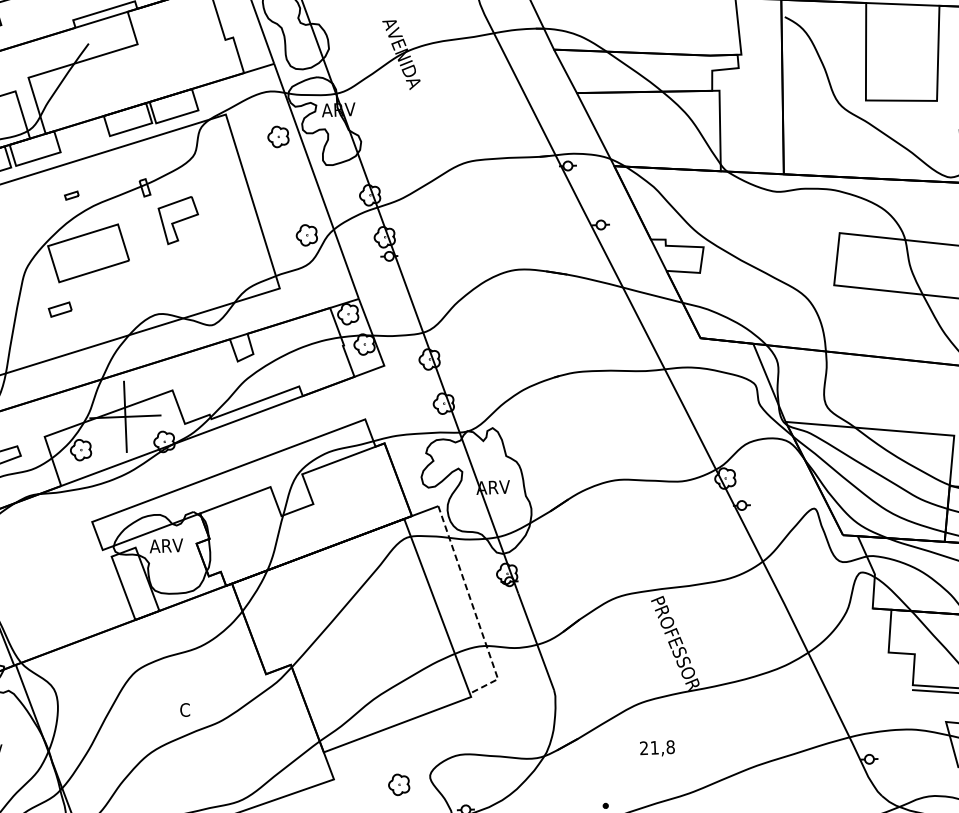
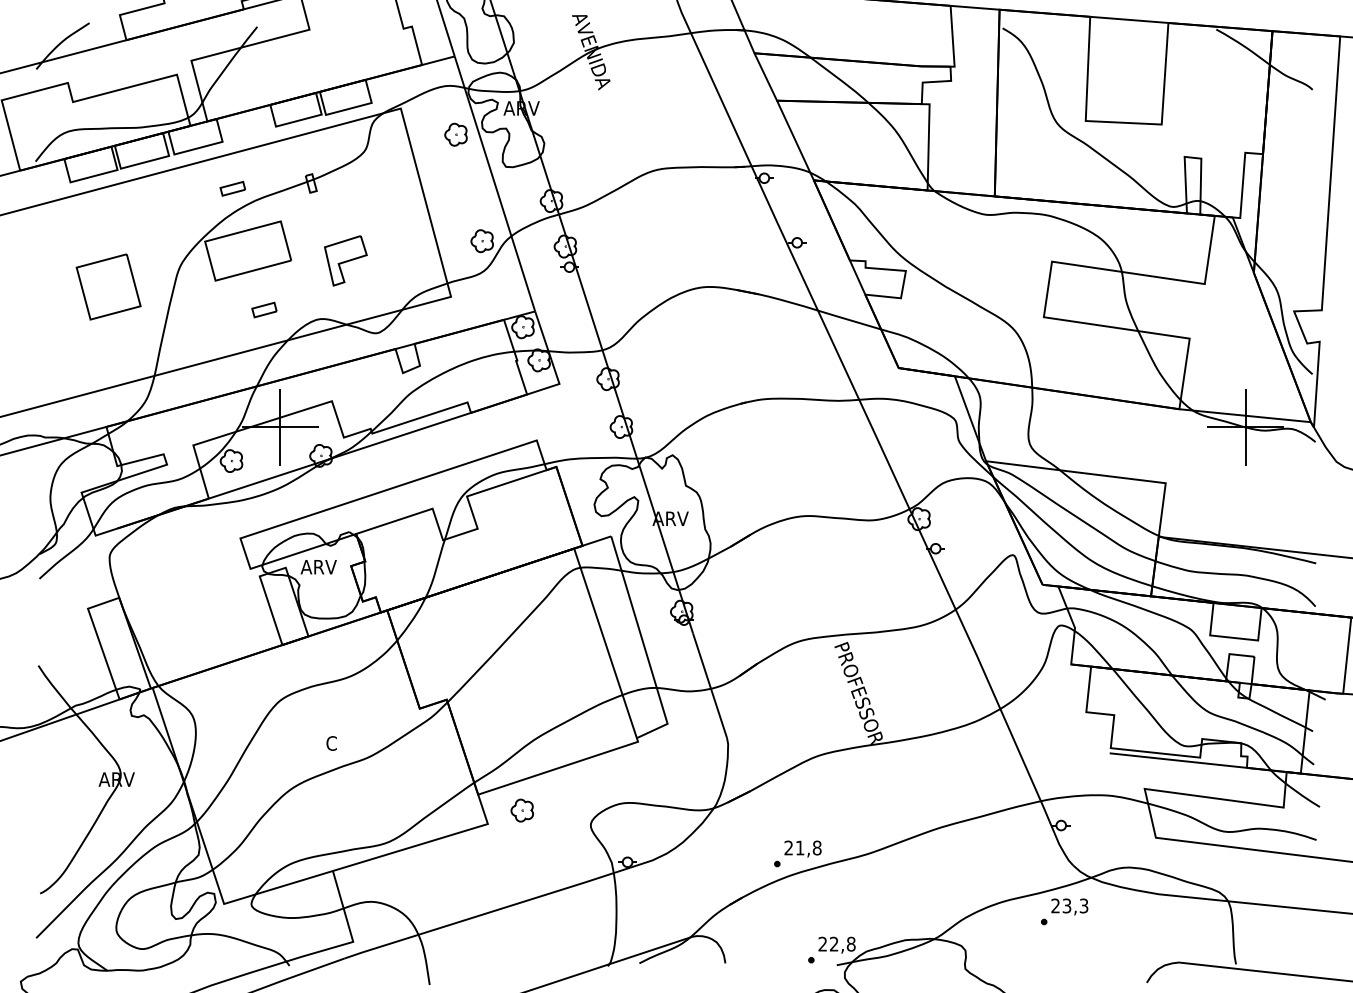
part: (71, 195) -> (232, 188), size x1.67
part: (178, 220) -> (345, 260), moved
part: (60, 309) -> (264, 309), moved
line: (473, 608) -> (644, 647), dashed -> solid
text: (656, 748) -> (802, 848), moved
part: (398, 784) -> (521, 810), moved

